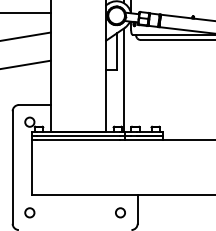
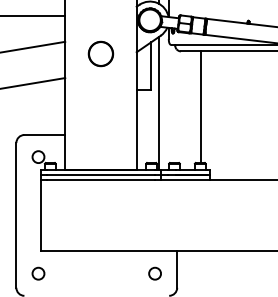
part: (78, 41) -> (101, 53), added
line: (155, 83) -> (200, 107), added

